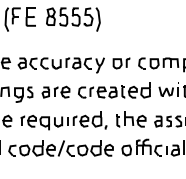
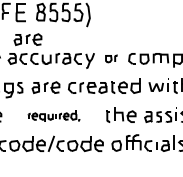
part: (37, 43) -> (27, 38), added
part: (121, 63) -> (111, 58), size x0.7
part: (63, 120) -> (53, 115), size x0.6

